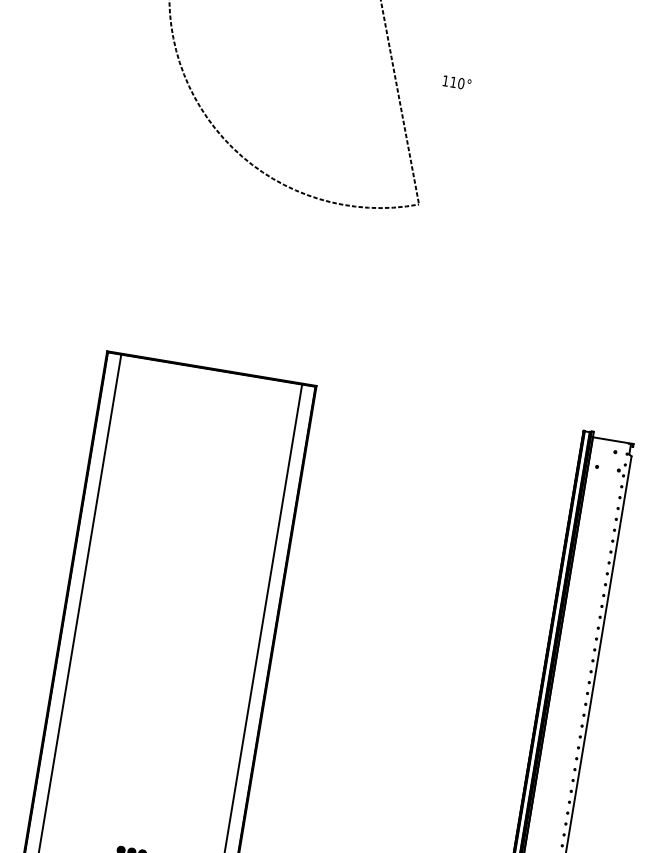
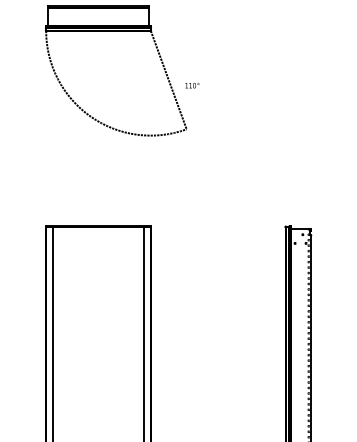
text: (457, 82) -> (192, 85), moved

